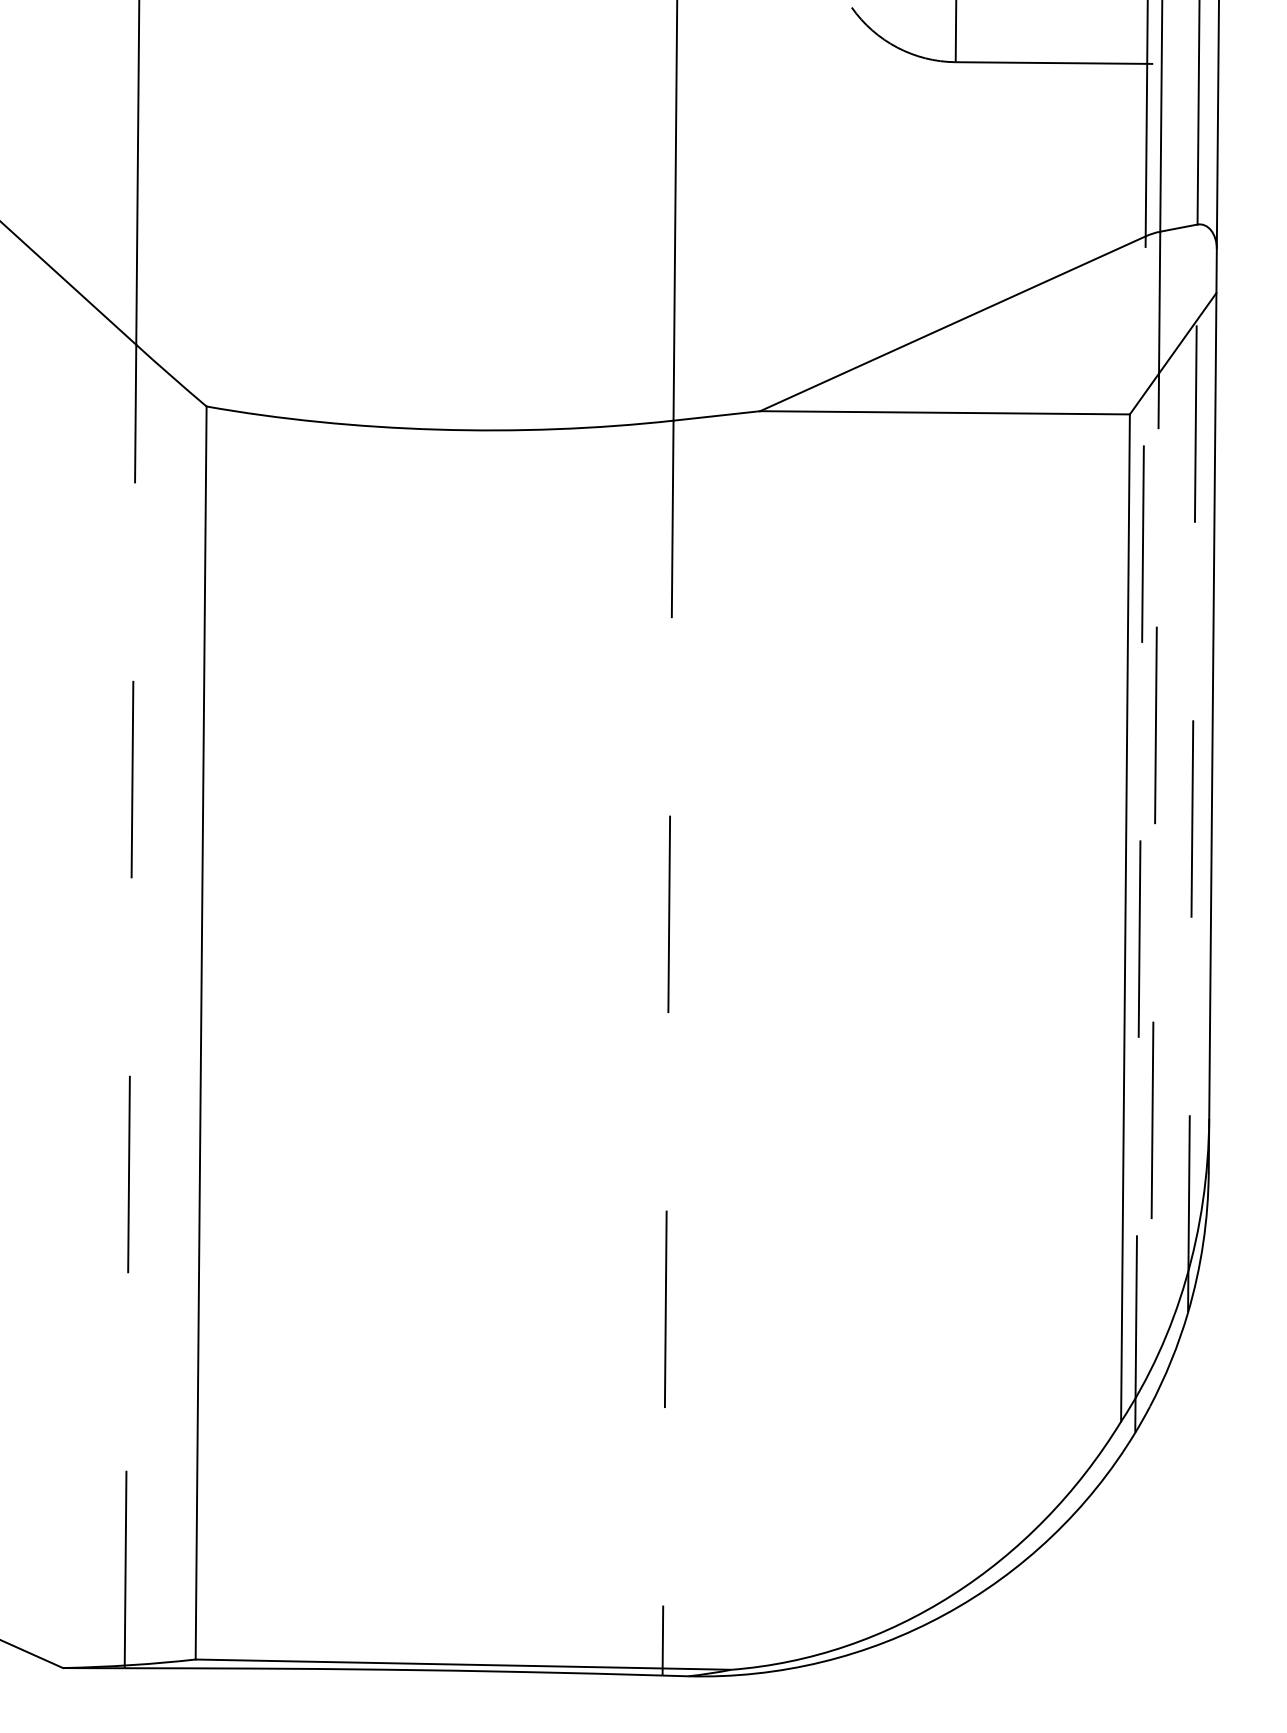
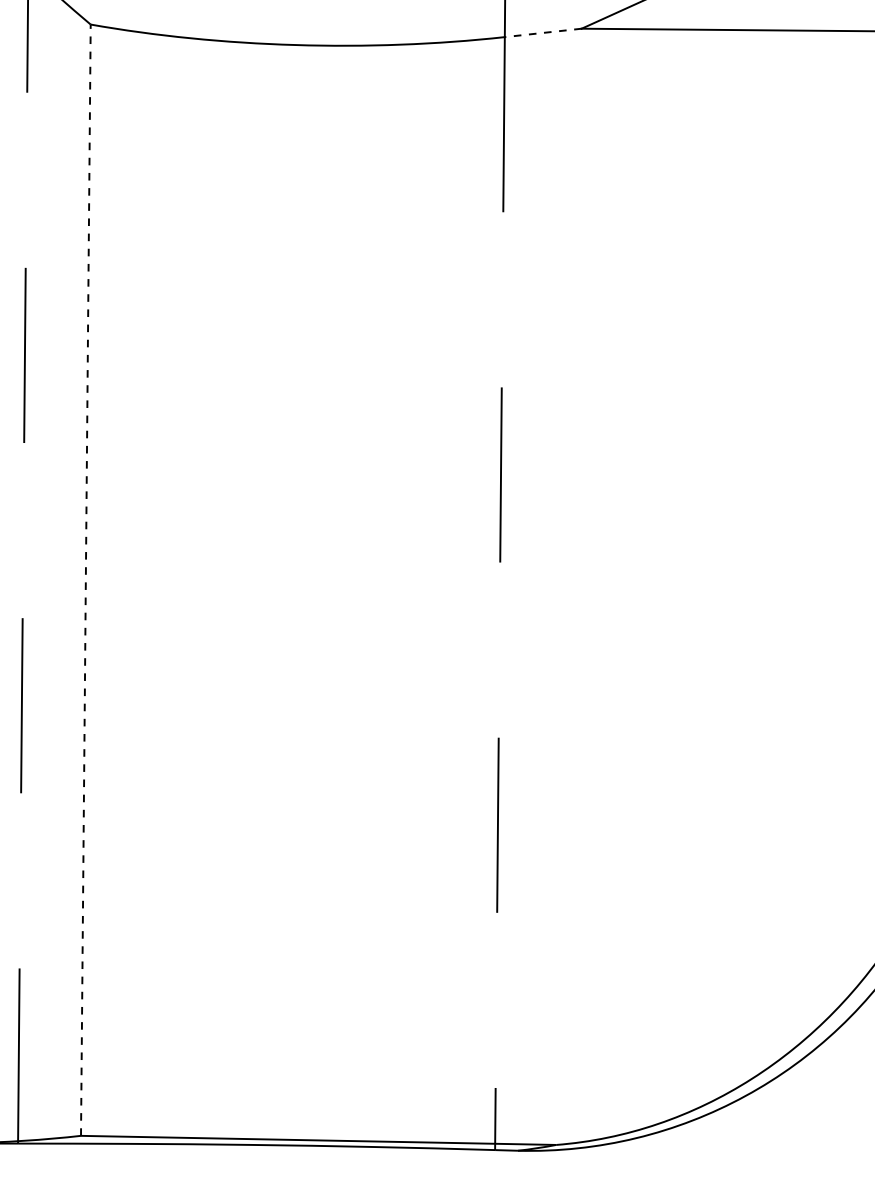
line: (716, 415) -> (542, 32), solid -> dashed
line: (201, 1033) -> (86, 580), solid -> dashed

